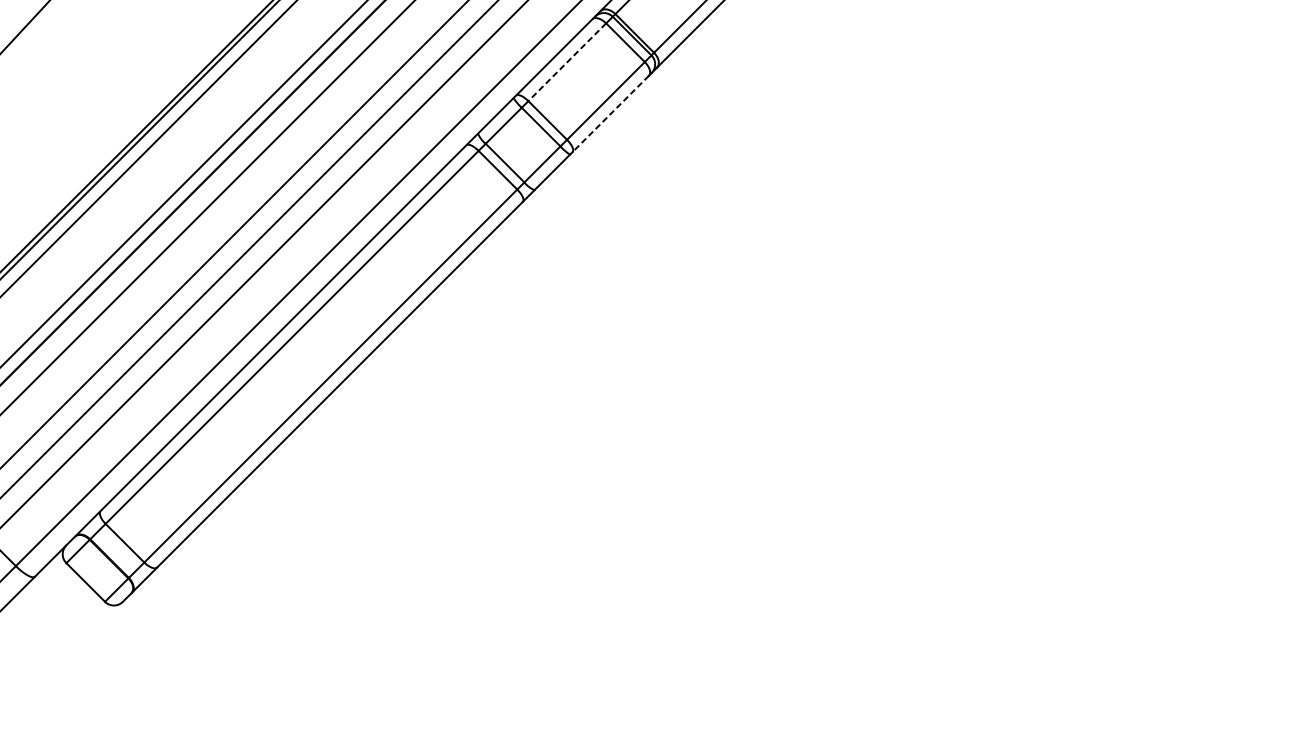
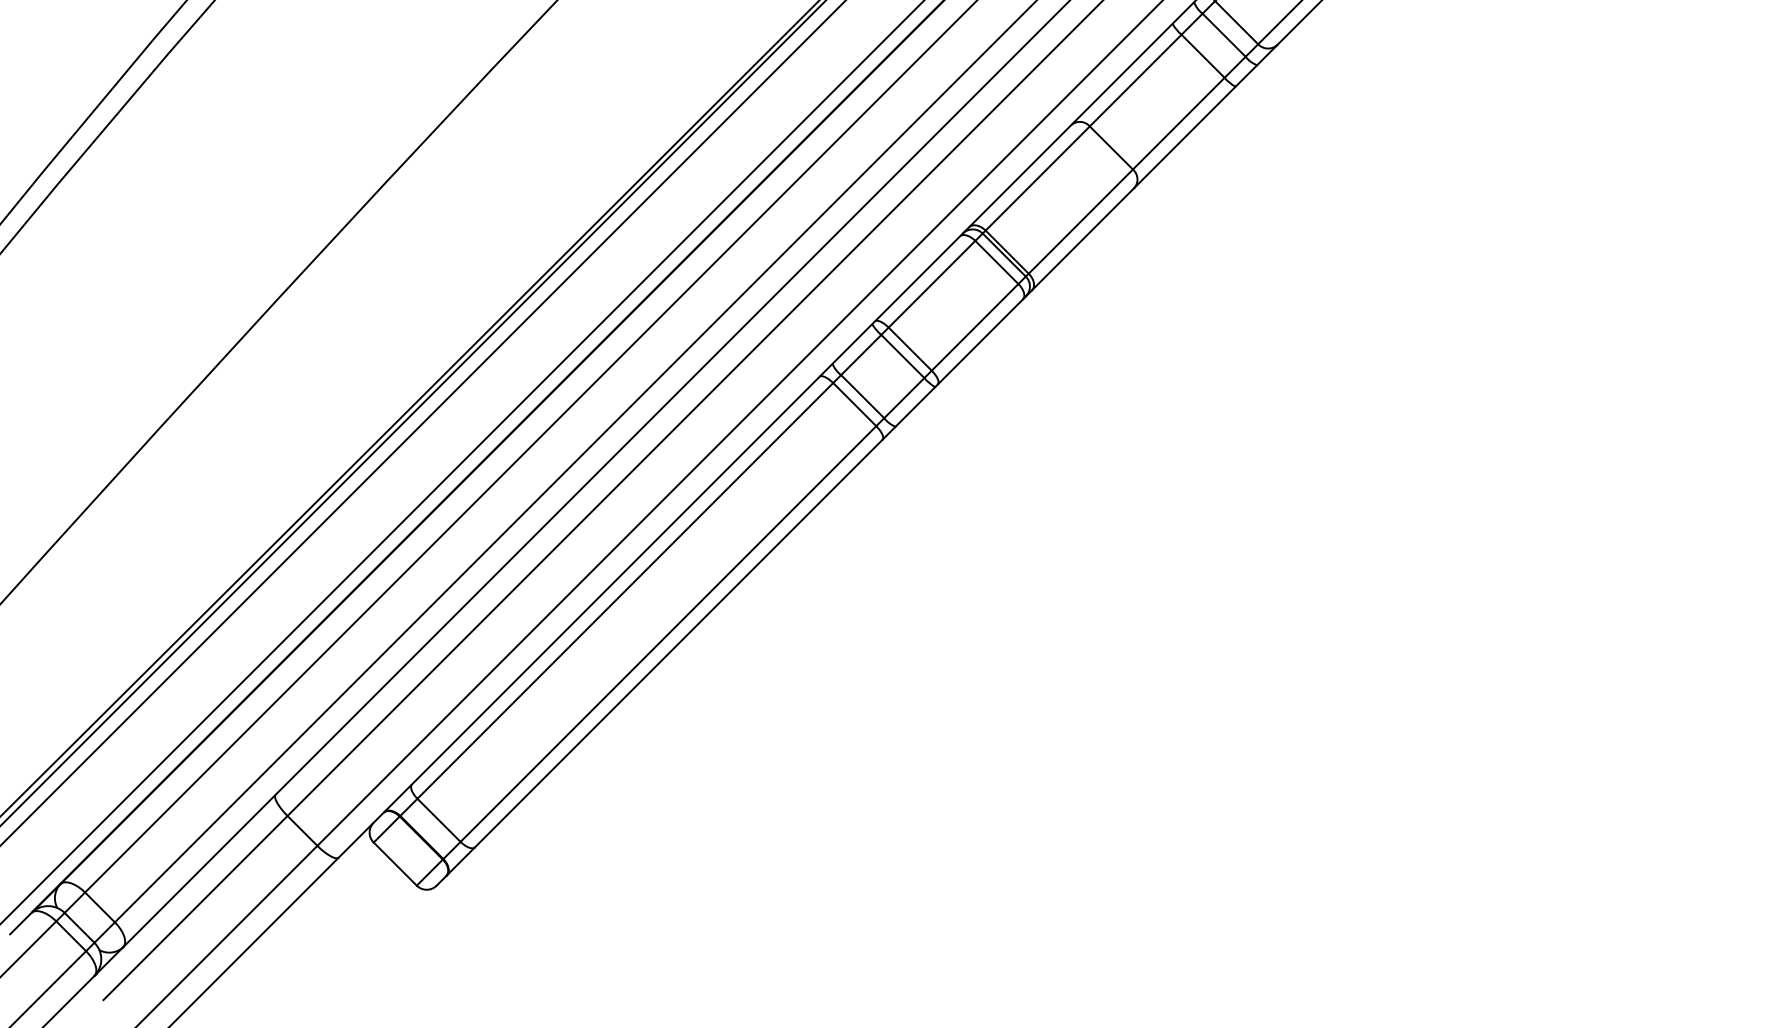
line: (566, 62) -> (931, 284), dashed -> solid
line: (610, 114) -> (980, 342), dashed -> solid

